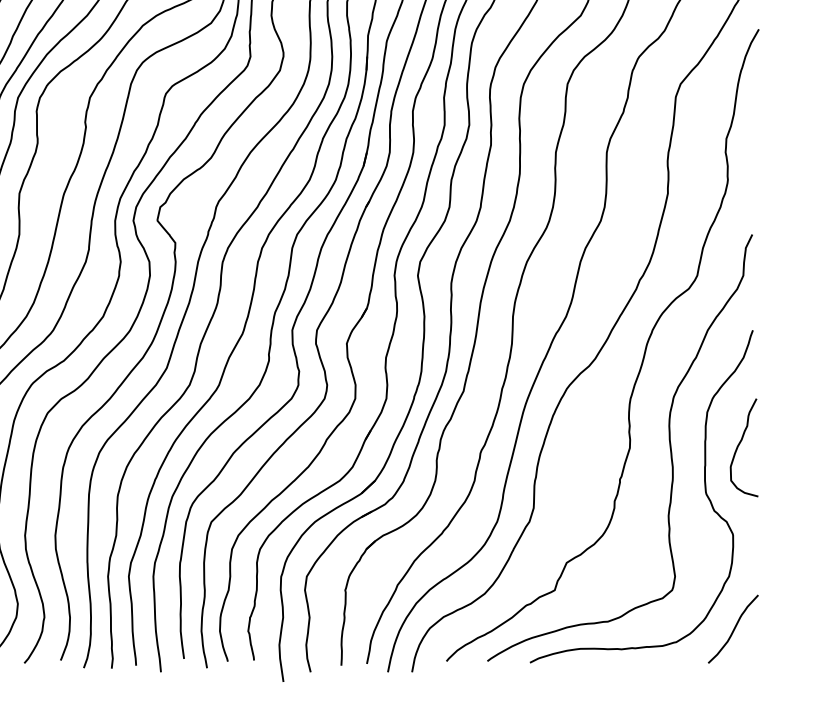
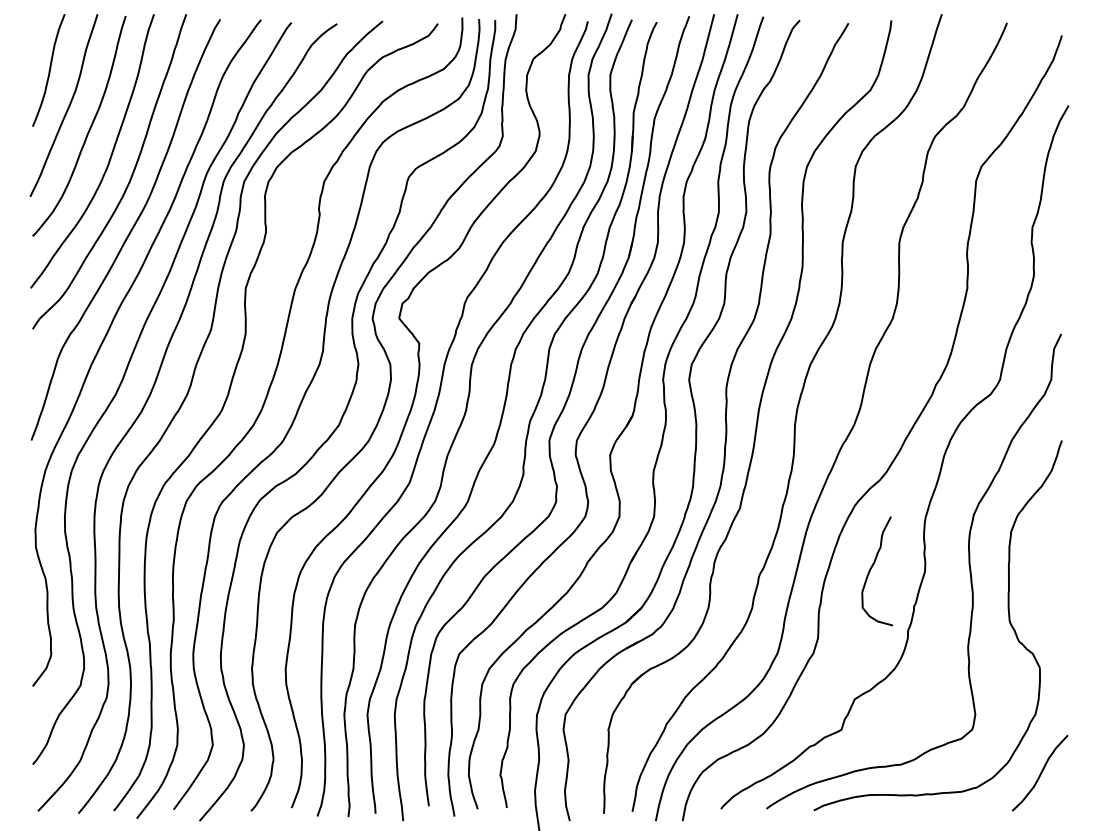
curve: (739, 446) -> (871, 569), moved

